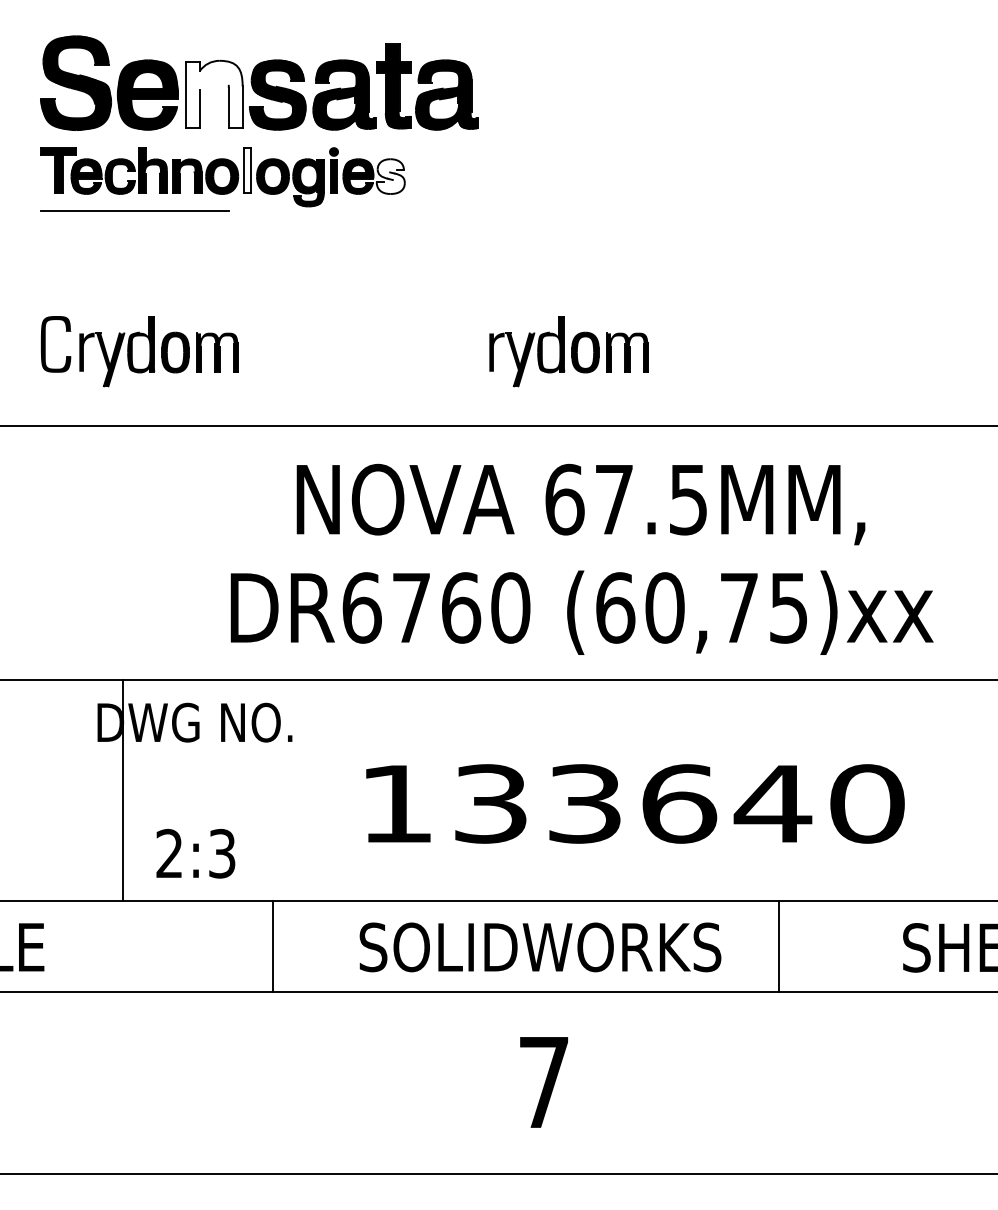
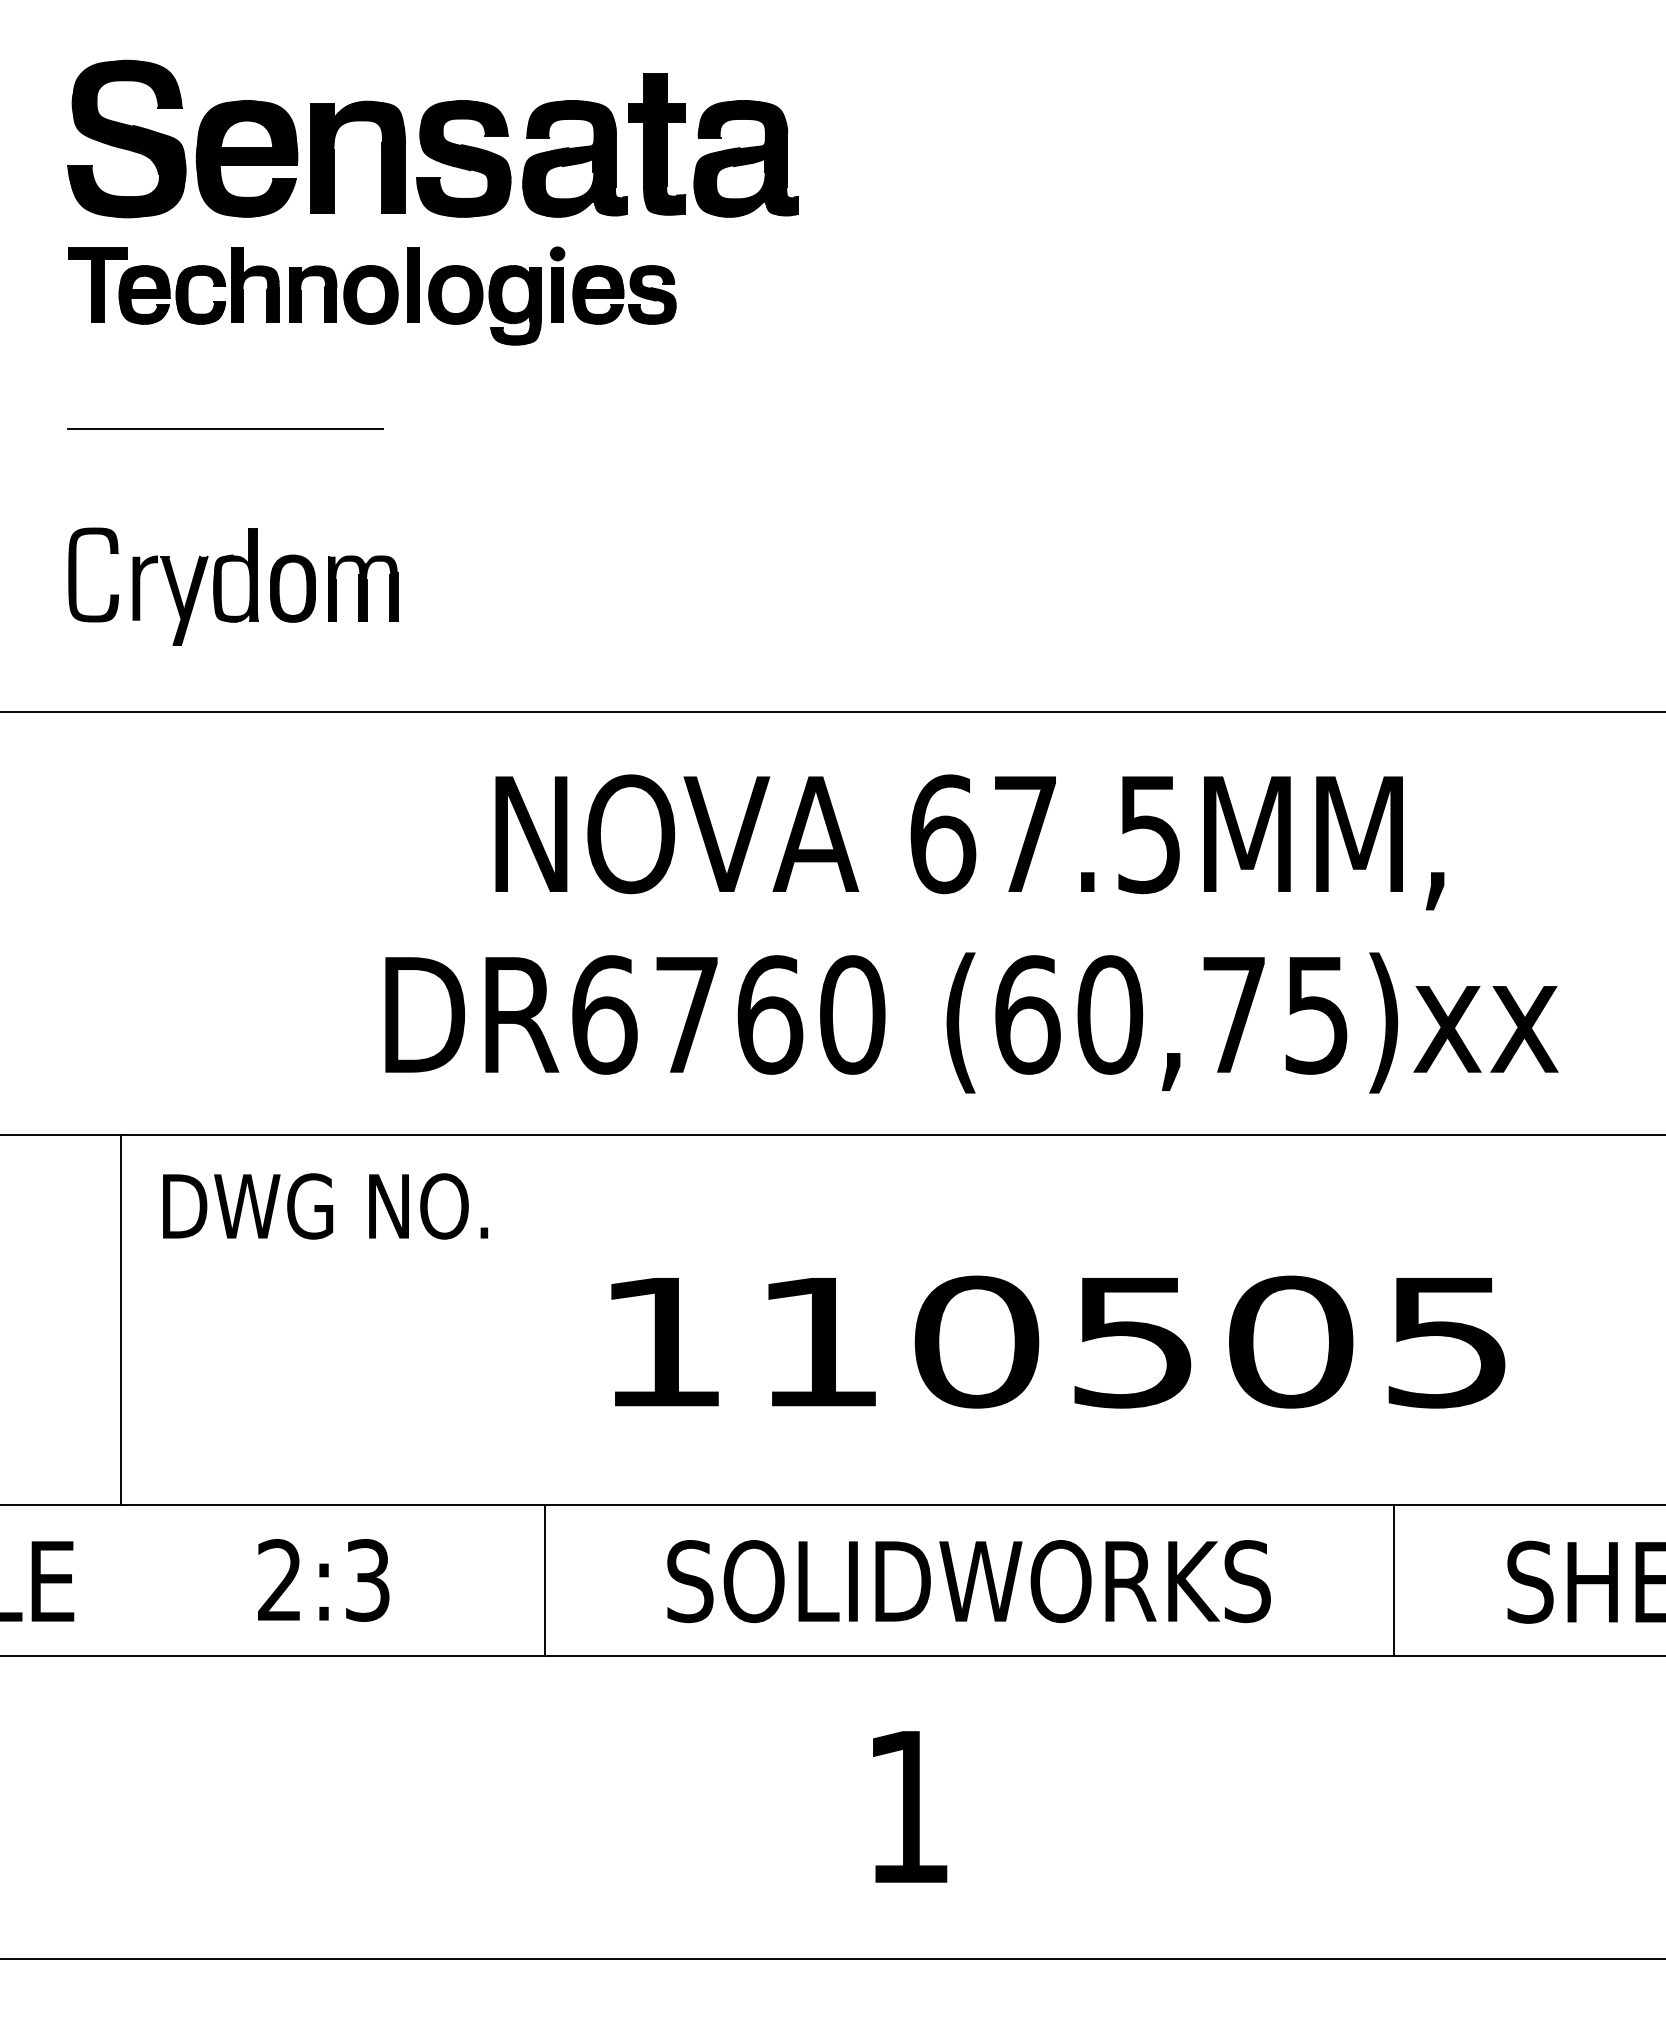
fill: (214, 93) -> (358, 156), added
fill: (247, 170) -> (413, 284), added
fill: (390, 176) -> (651, 294), added
line: (134, 210) -> (224, 428), moved
part: (568, 351) -> (949, 586), removed
line: (123, 790) -> (121, 1319), moved
text: (679, 803) -> (1134, 1341), 133640 -> 110505
text: (195, 853) -> (323, 1579), moved
line: (272, 946) -> (545, 1579), moved
line: (779, 946) -> (1394, 1579), moved
text: (540, 947) -> (969, 1581), moved
text: (544, 1082) -> (908, 1806), 7 -> 1

